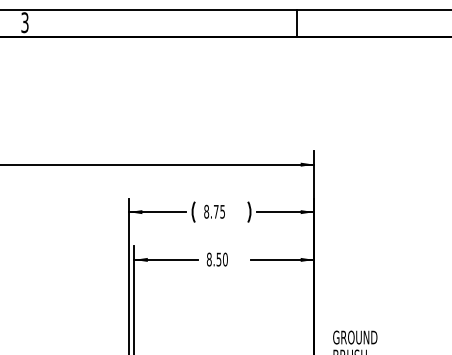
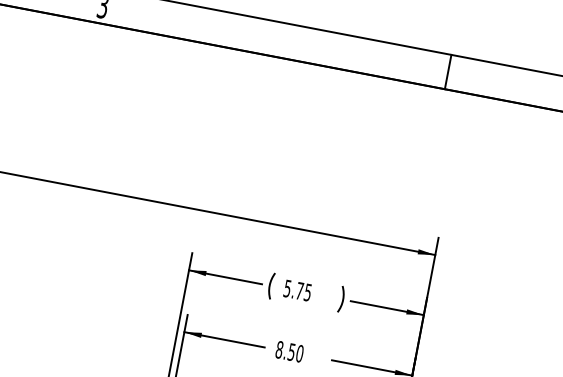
text: (206, 211) -> (287, 288), 8.75 -> 5.75

